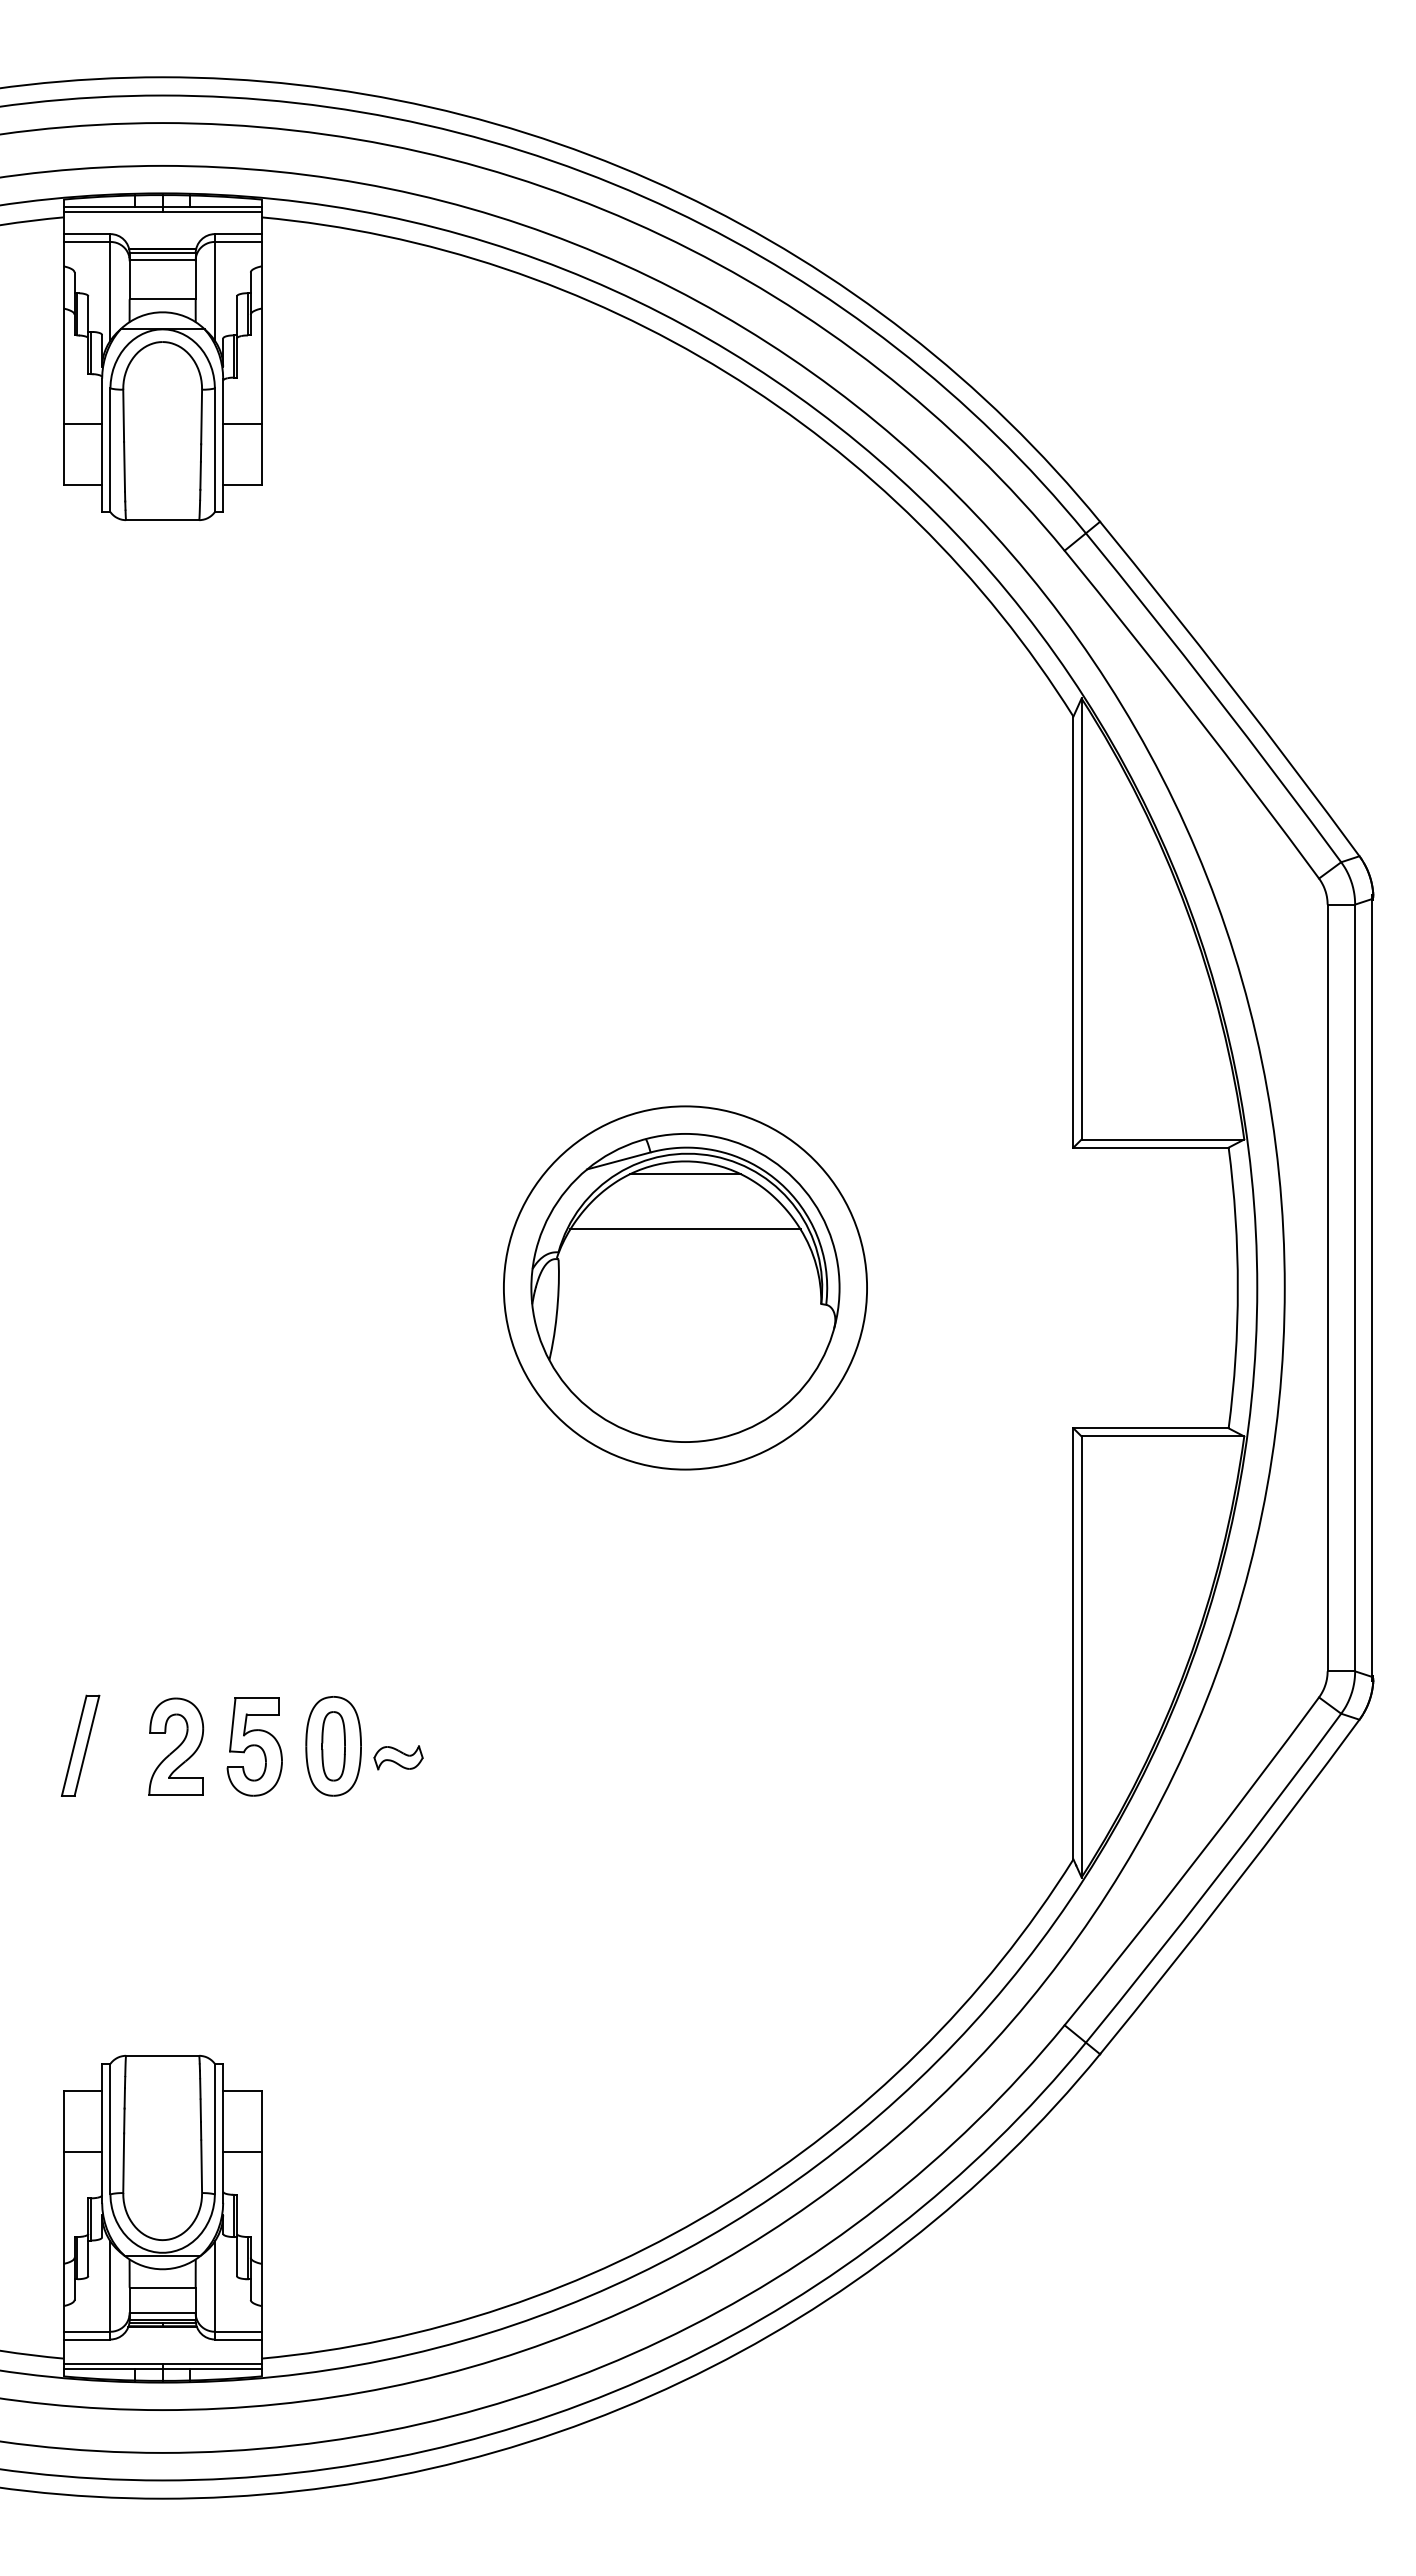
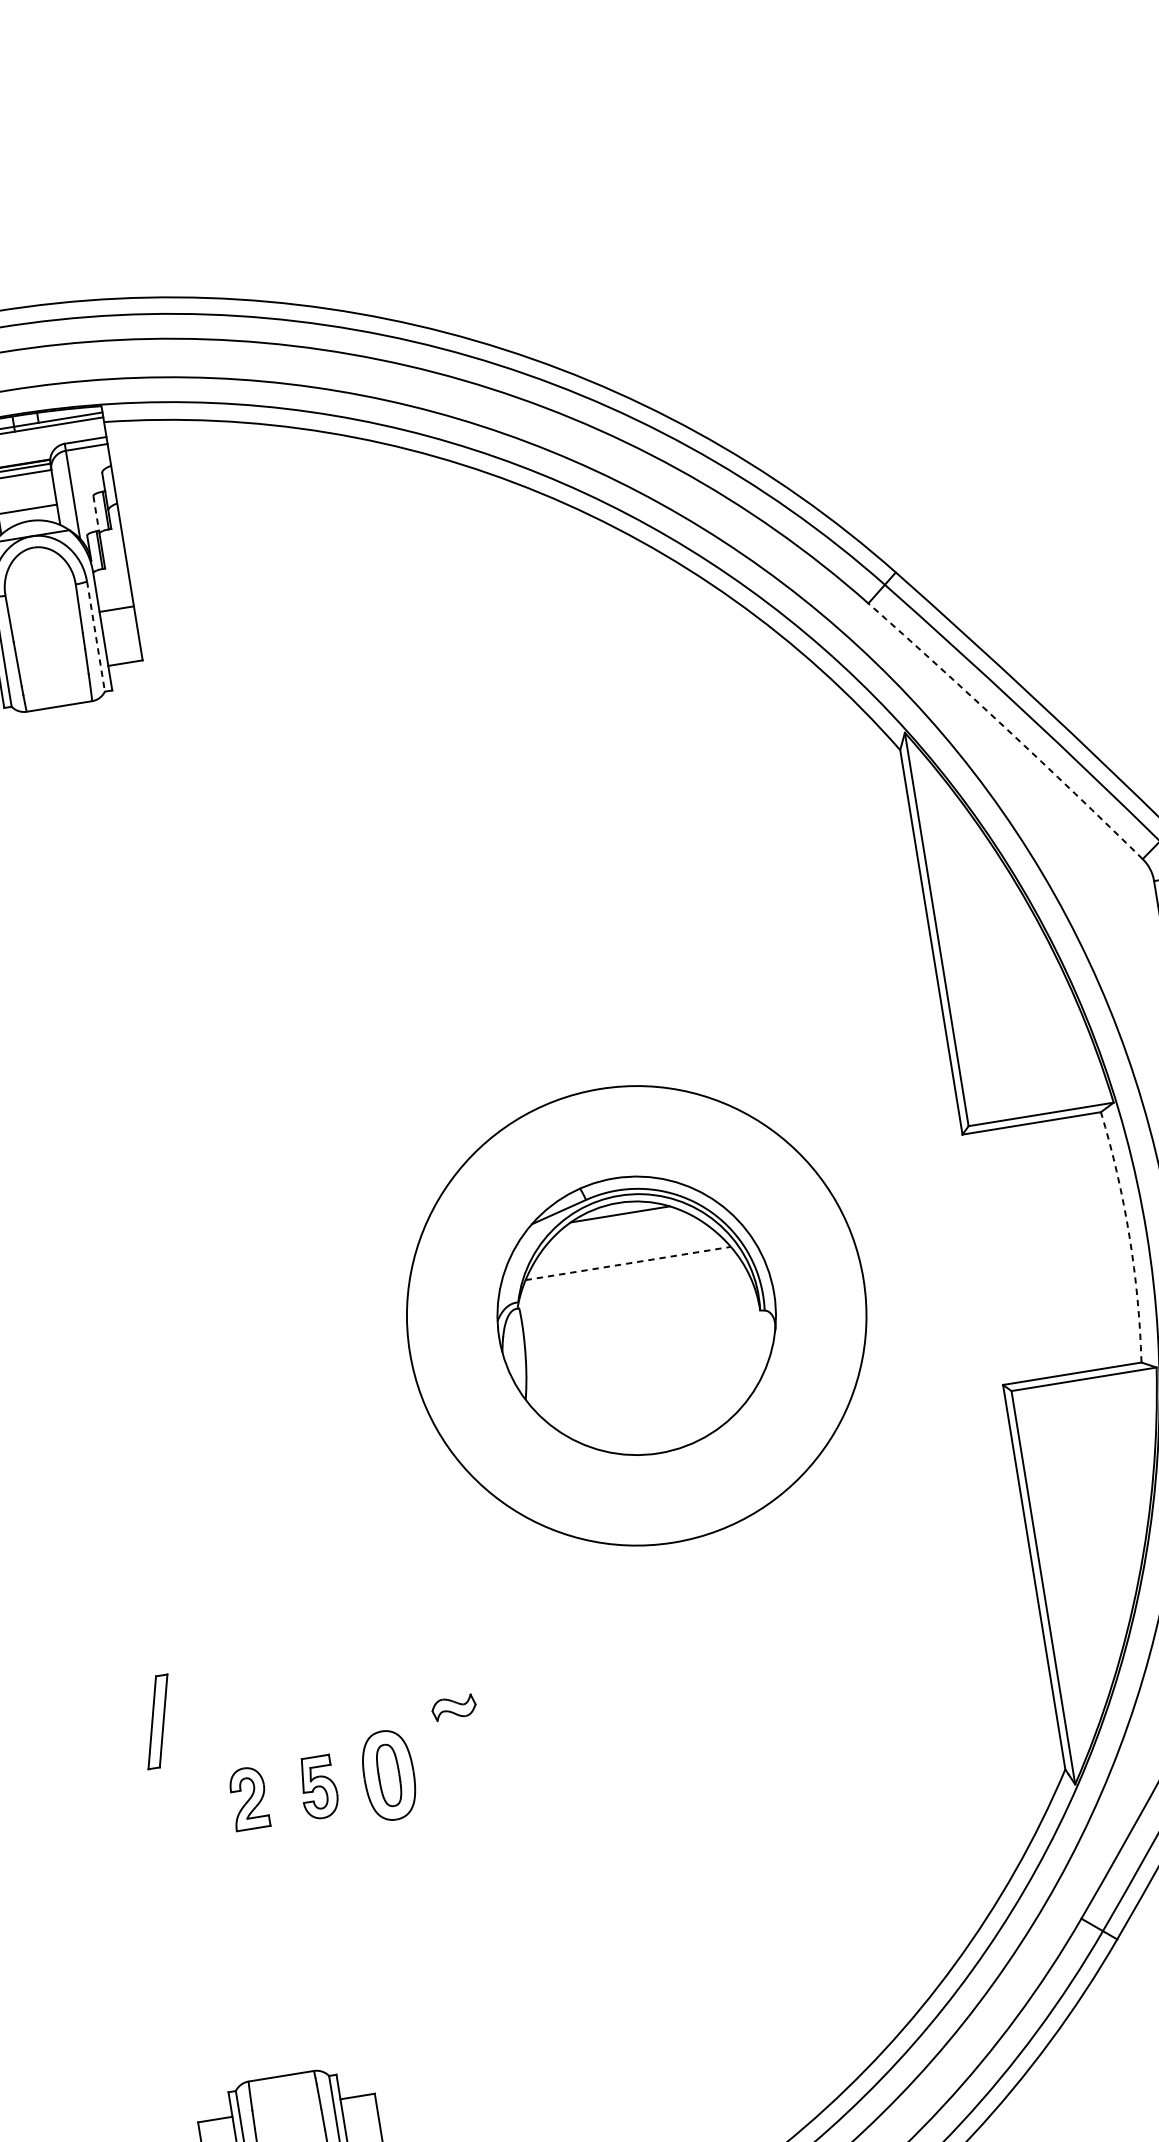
line: (236, 315) -> (95, 513), solid -> dashed
line: (214, 450) -> (95, 636), solid -> dashed
arc: (1193, 713) -> (1006, 730), solid -> dashed
line: (685, 1229) -> (628, 1263), solid -> dashed
circle: (685, 1287) -> (636, 1315), size x1.4
arc: (1237, 1288) -> (1129, 1236), solid -> dashed
part: (80, 1745) -> (157, 1721), moved
part: (176, 1746) -> (248, 1798), size x0.7
part: (254, 1746) -> (318, 1787), size x0.7
part: (398, 1757) -> (453, 1707), moved

